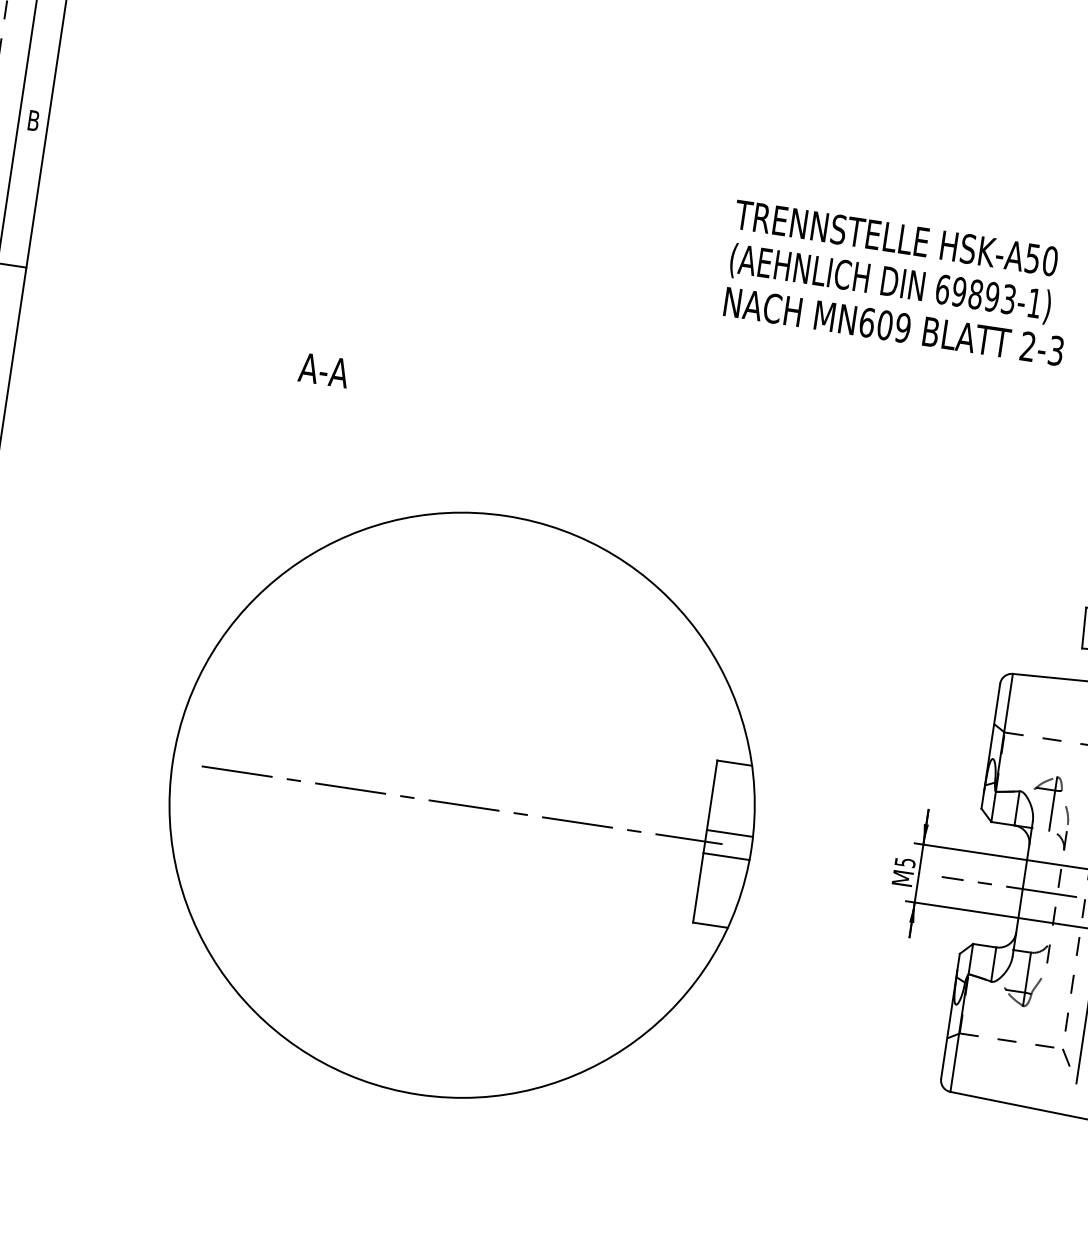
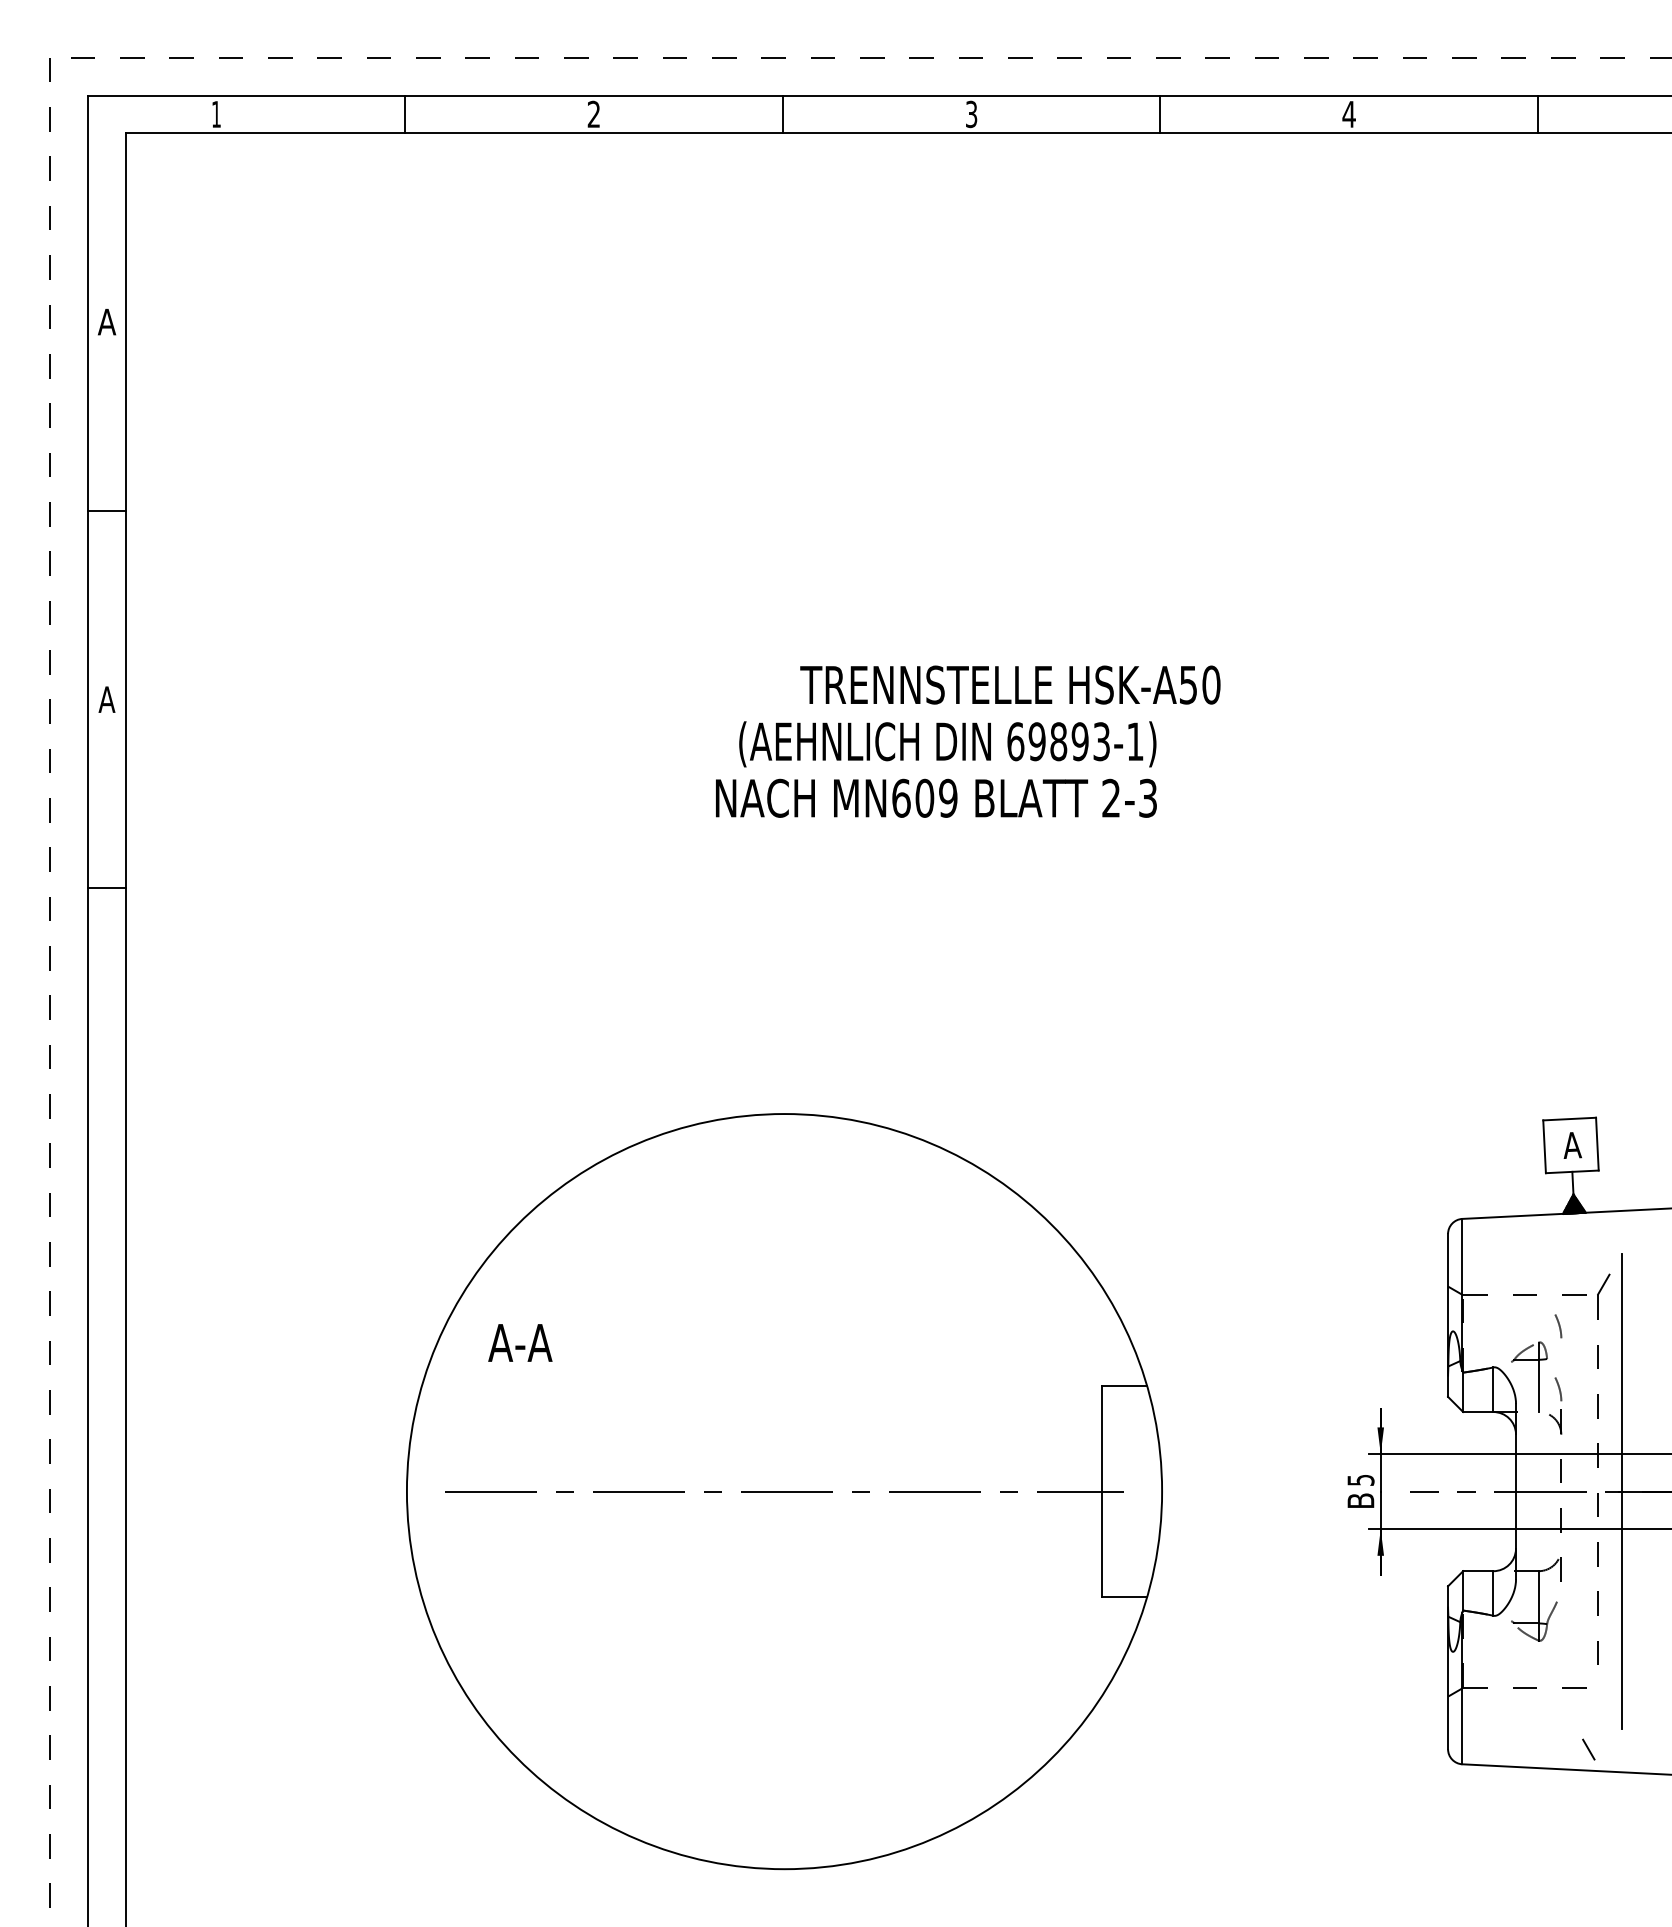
text: (33, 120) -> (106, 699), B -> A
text: (896, 237) -> (1010, 684), moved
text: (890, 283) -> (947, 744), moved
text: (894, 326) -> (936, 797), moved
text: (324, 370) -> (520, 1342), moved
curve: (1074, 767) -> (1558, 1326), added
line: (729, 833) -> (1131, 1476), removed
line: (726, 856) -> (1131, 1506), removed
text: (902, 878) -> (1360, 1500), M -> B
line: (1066, 1057) -> (1588, 1749), moved

